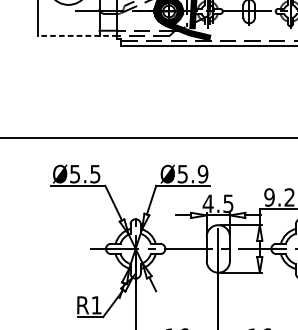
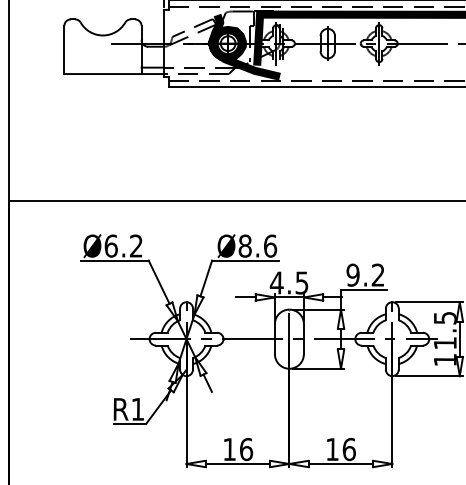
line: (77, 36) -> (114, 74), dashed -> solid
text: (85, 173) -> (123, 245), Ø5.5 -> Ø6.2
text: (192, 173) -> (257, 245), Ø5.9 -> Ø8.6

